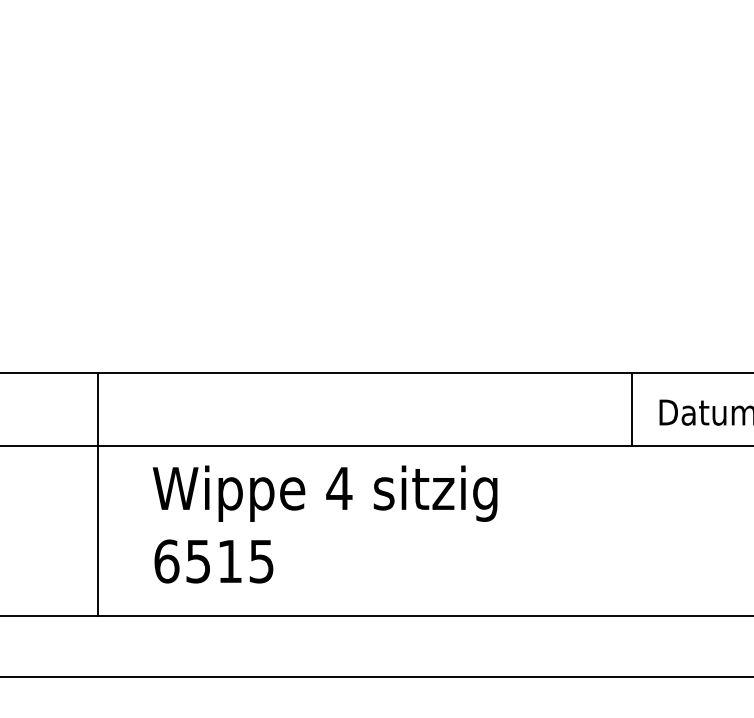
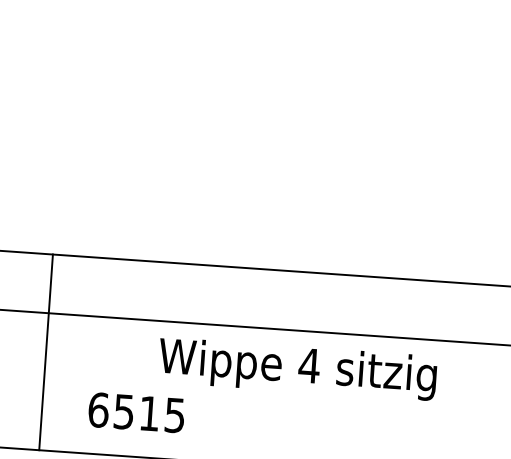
line: (632, 409) -> (503, 315), removed
text: (324, 493) -> (297, 368), moved
line: (97, 494) -> (45, 352), moved
text: (213, 561) -> (136, 412), moved

